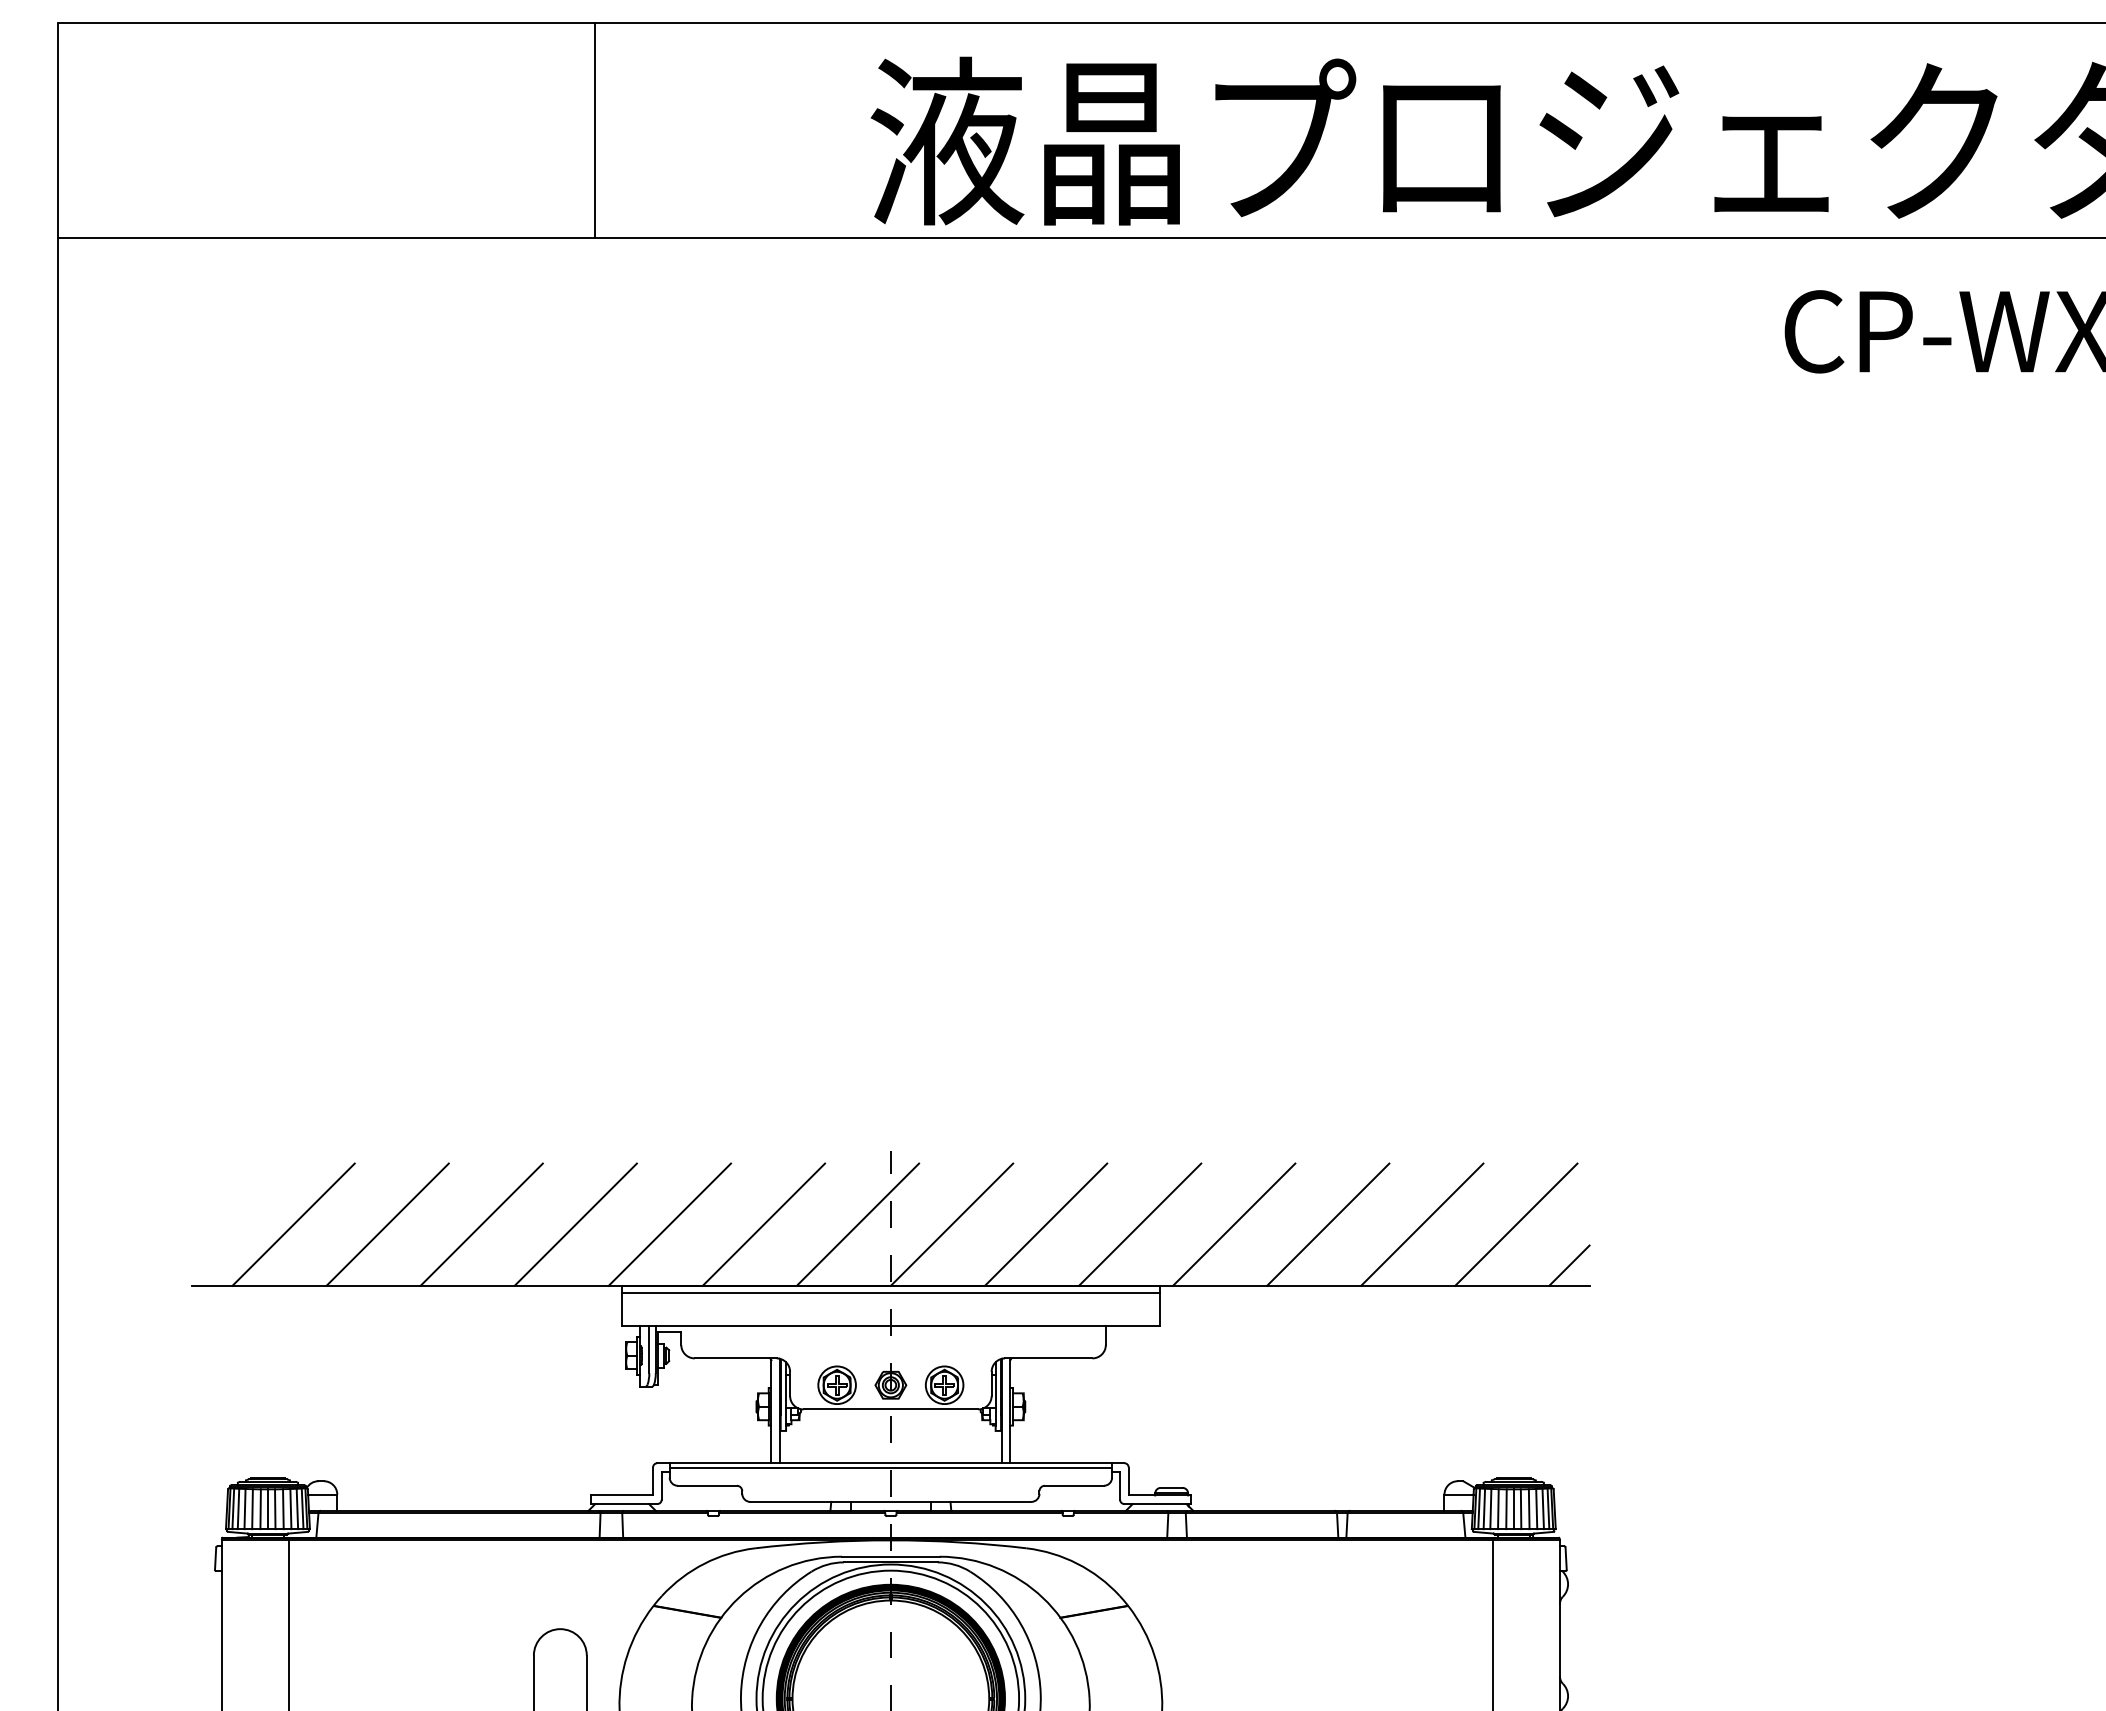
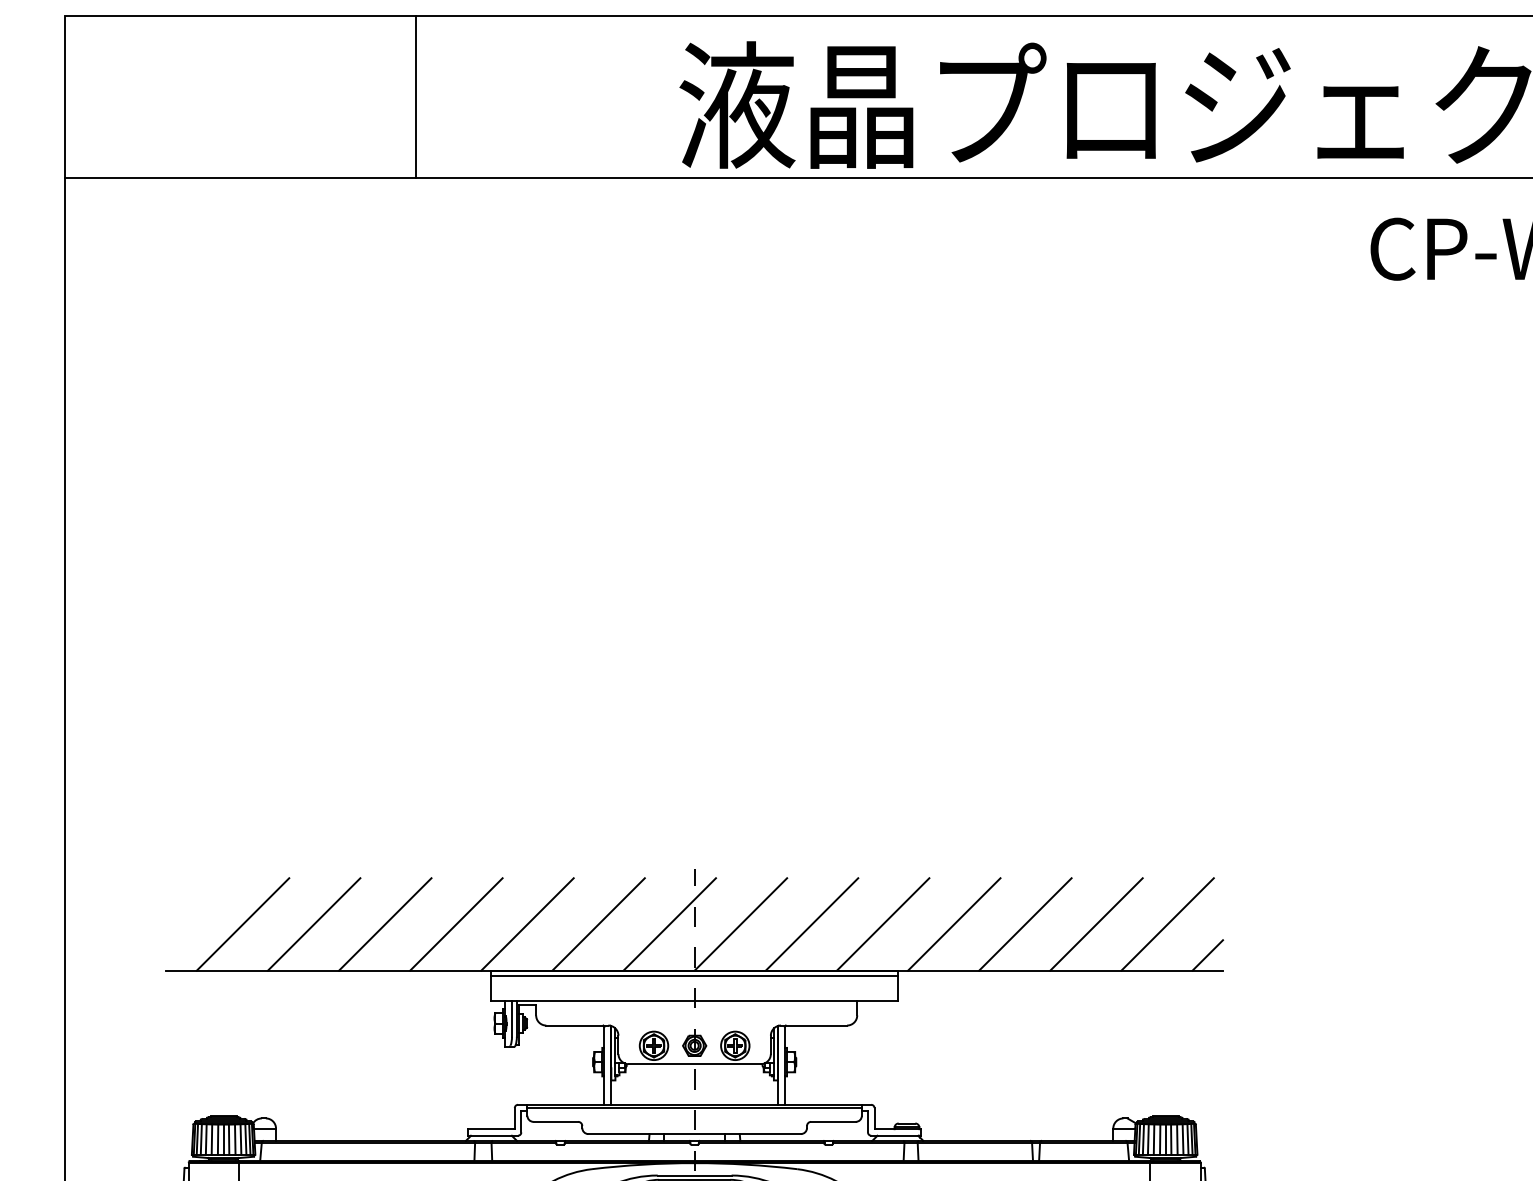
line: (595, 129) -> (416, 96), moved

